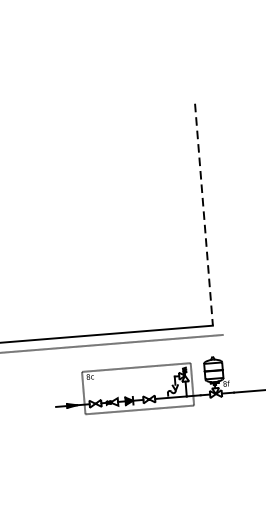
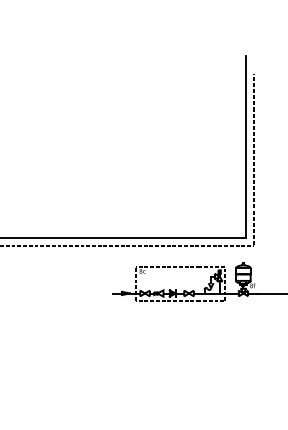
line: (203, 214) -> (245, 146), dashed -> solid
line: (214, 229) -> (253, 159), added

